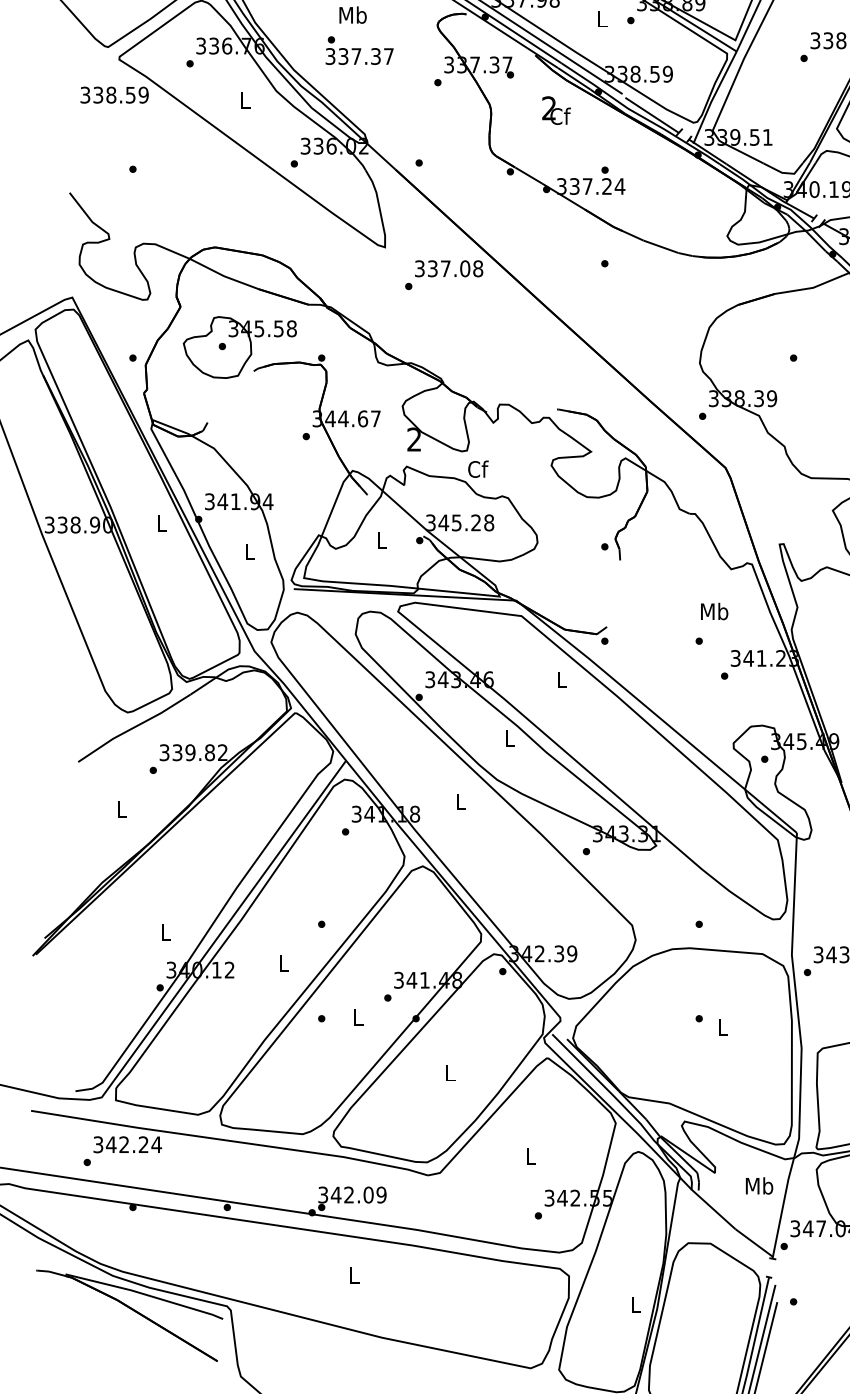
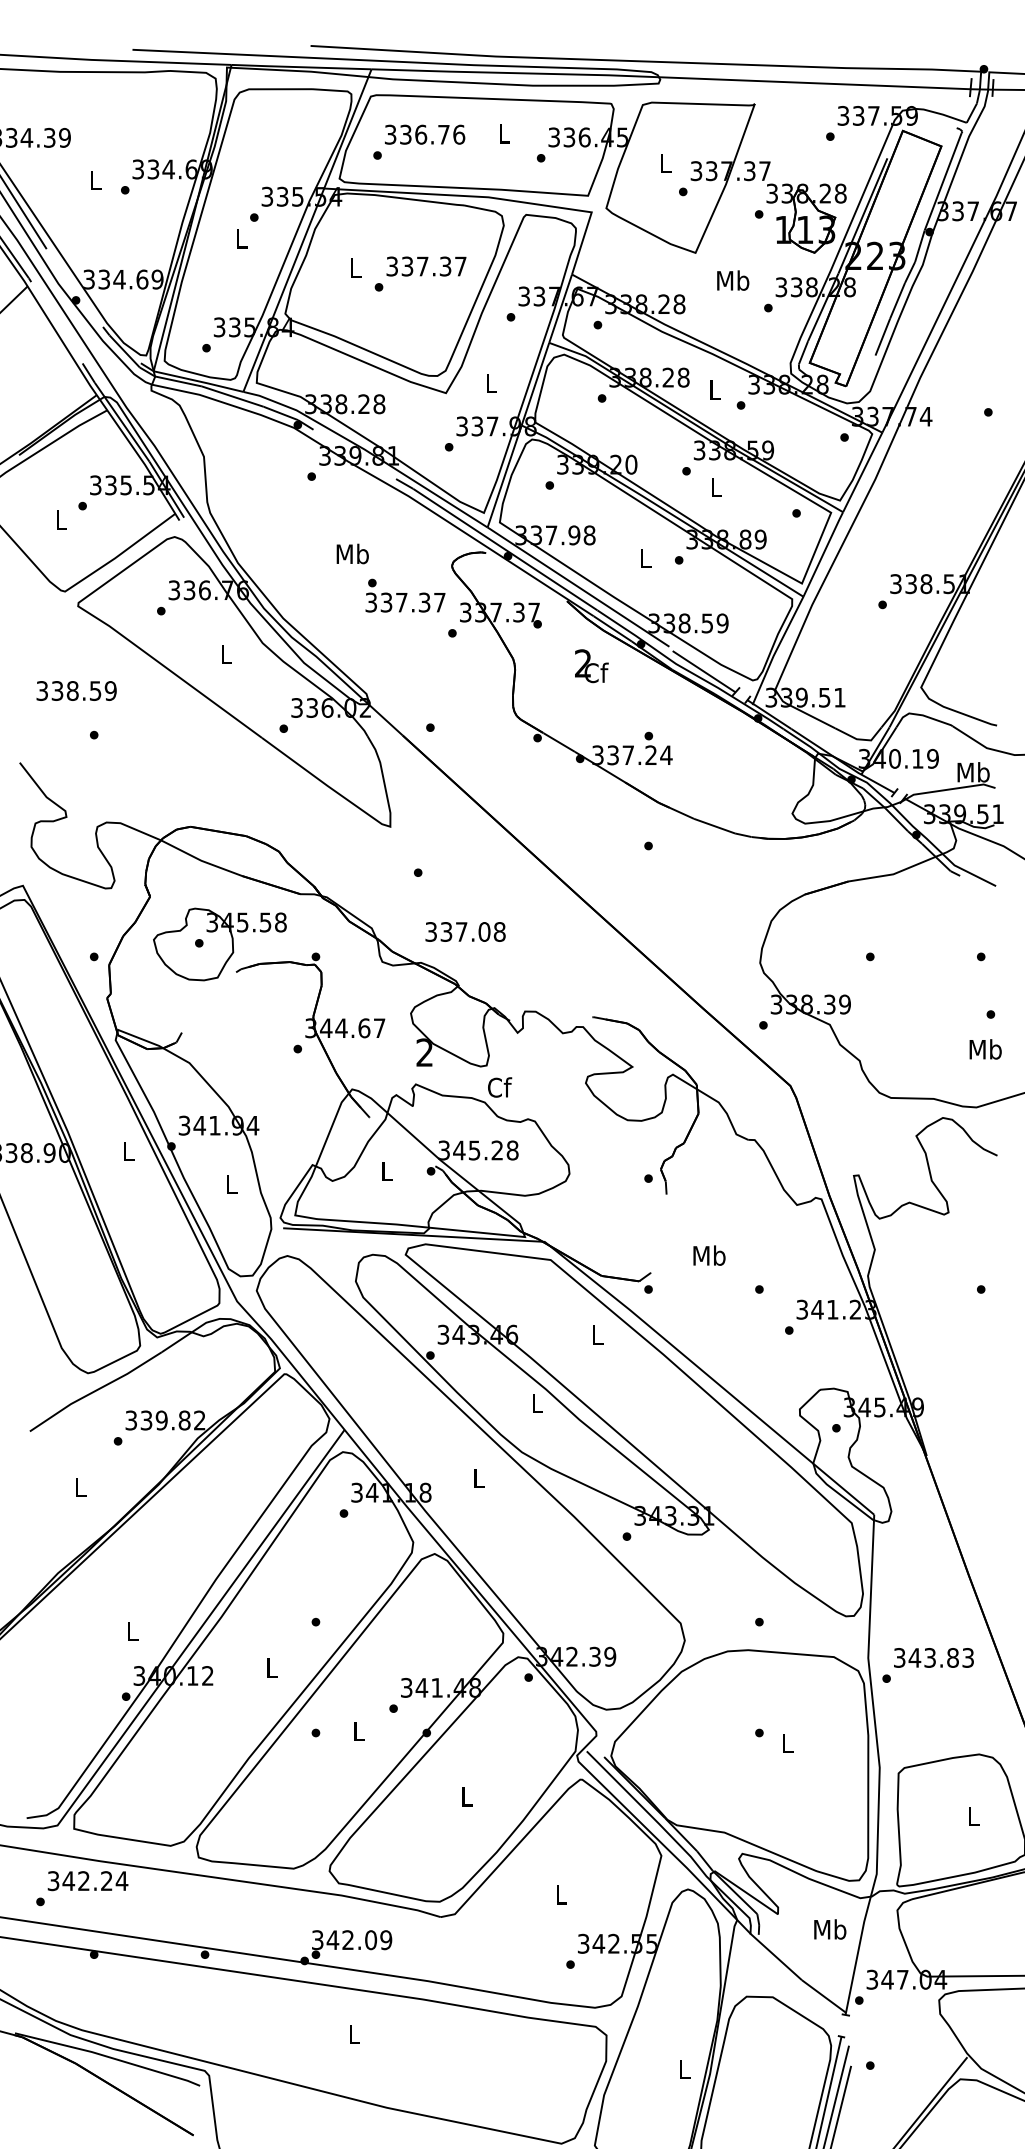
text: (359, 50) -> (405, 595), moved
text: (114, 94) -> (76, 690), moved
text: (449, 268) -> (465, 931), moved
text: (714, 611) -> (709, 1255), moved

